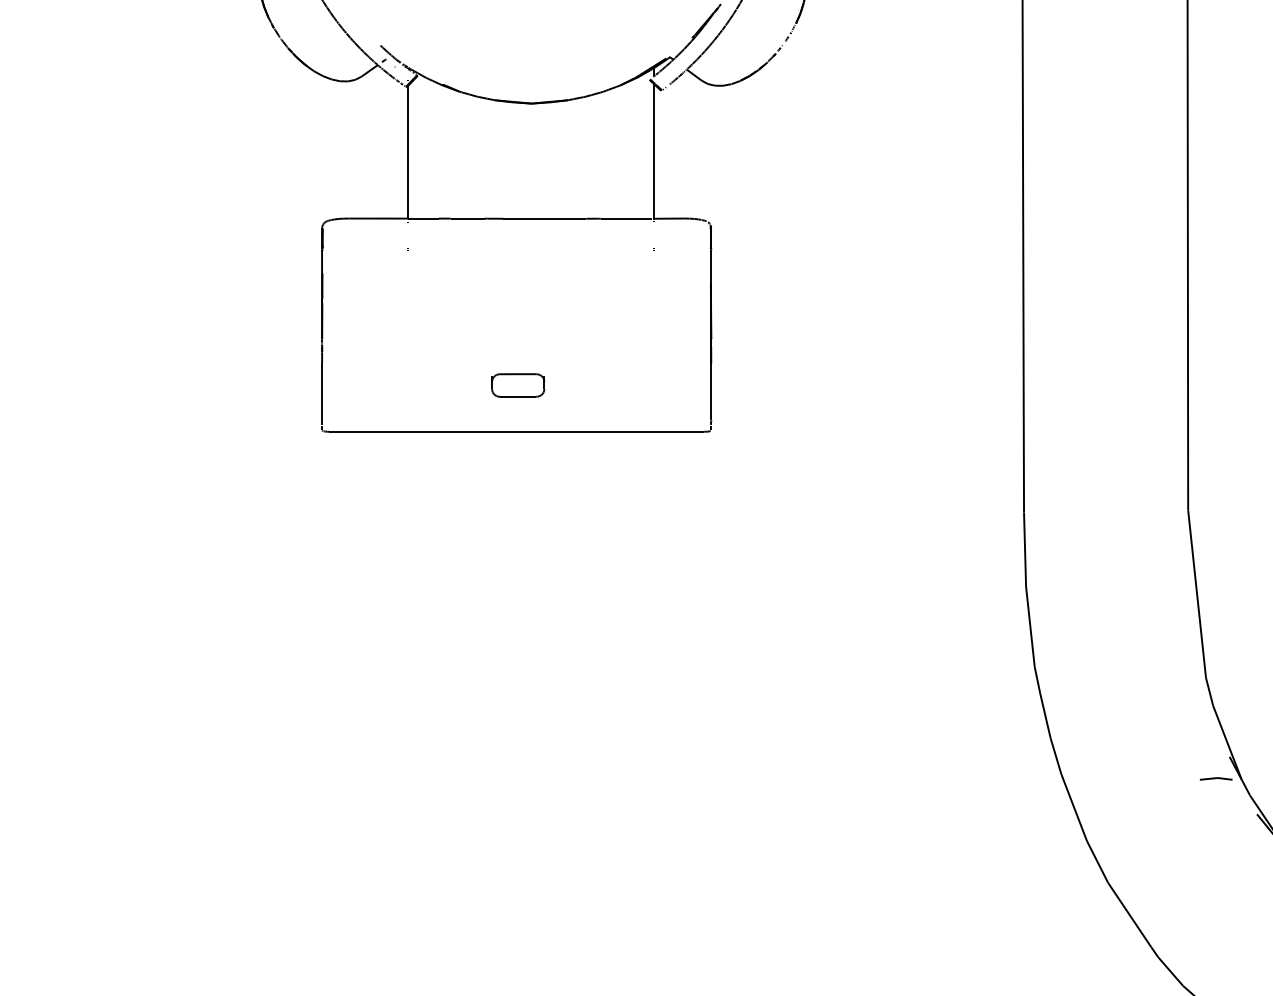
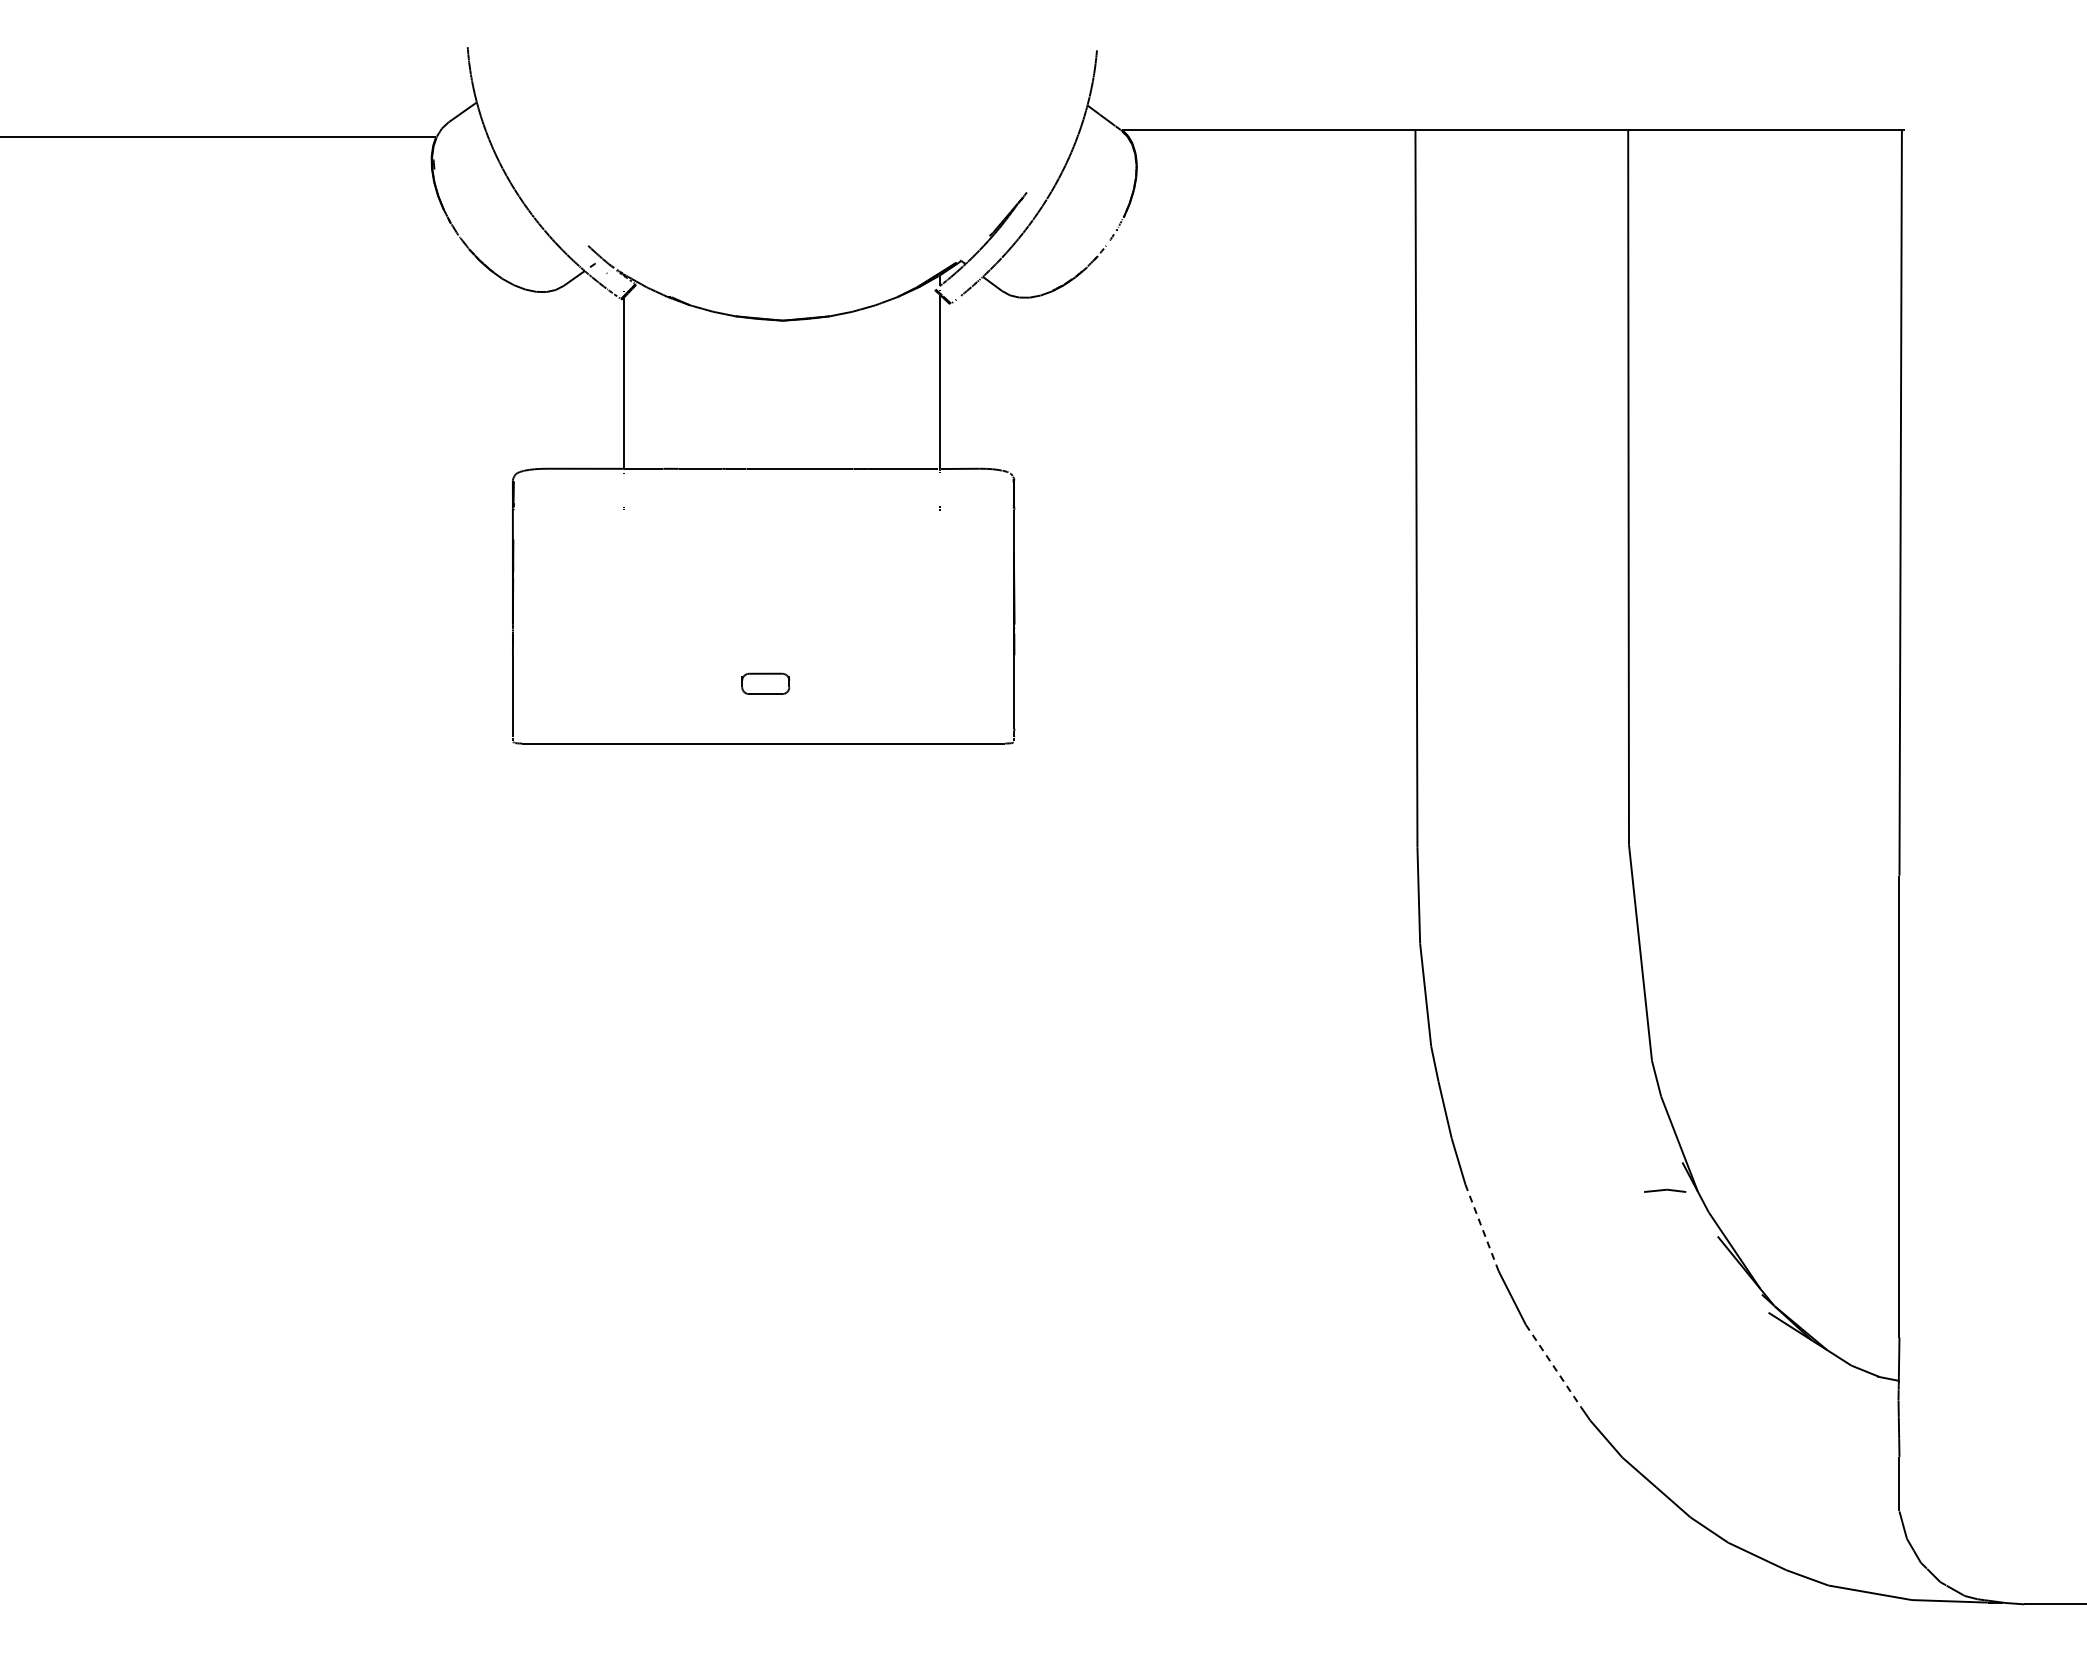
part: (518, 385) -> (765, 683), size x0.7
line: (1073, 807) -> (1481, 1227), solid -> dashed
line: (1129, 915) -> (1553, 1366), solid -> dashed

